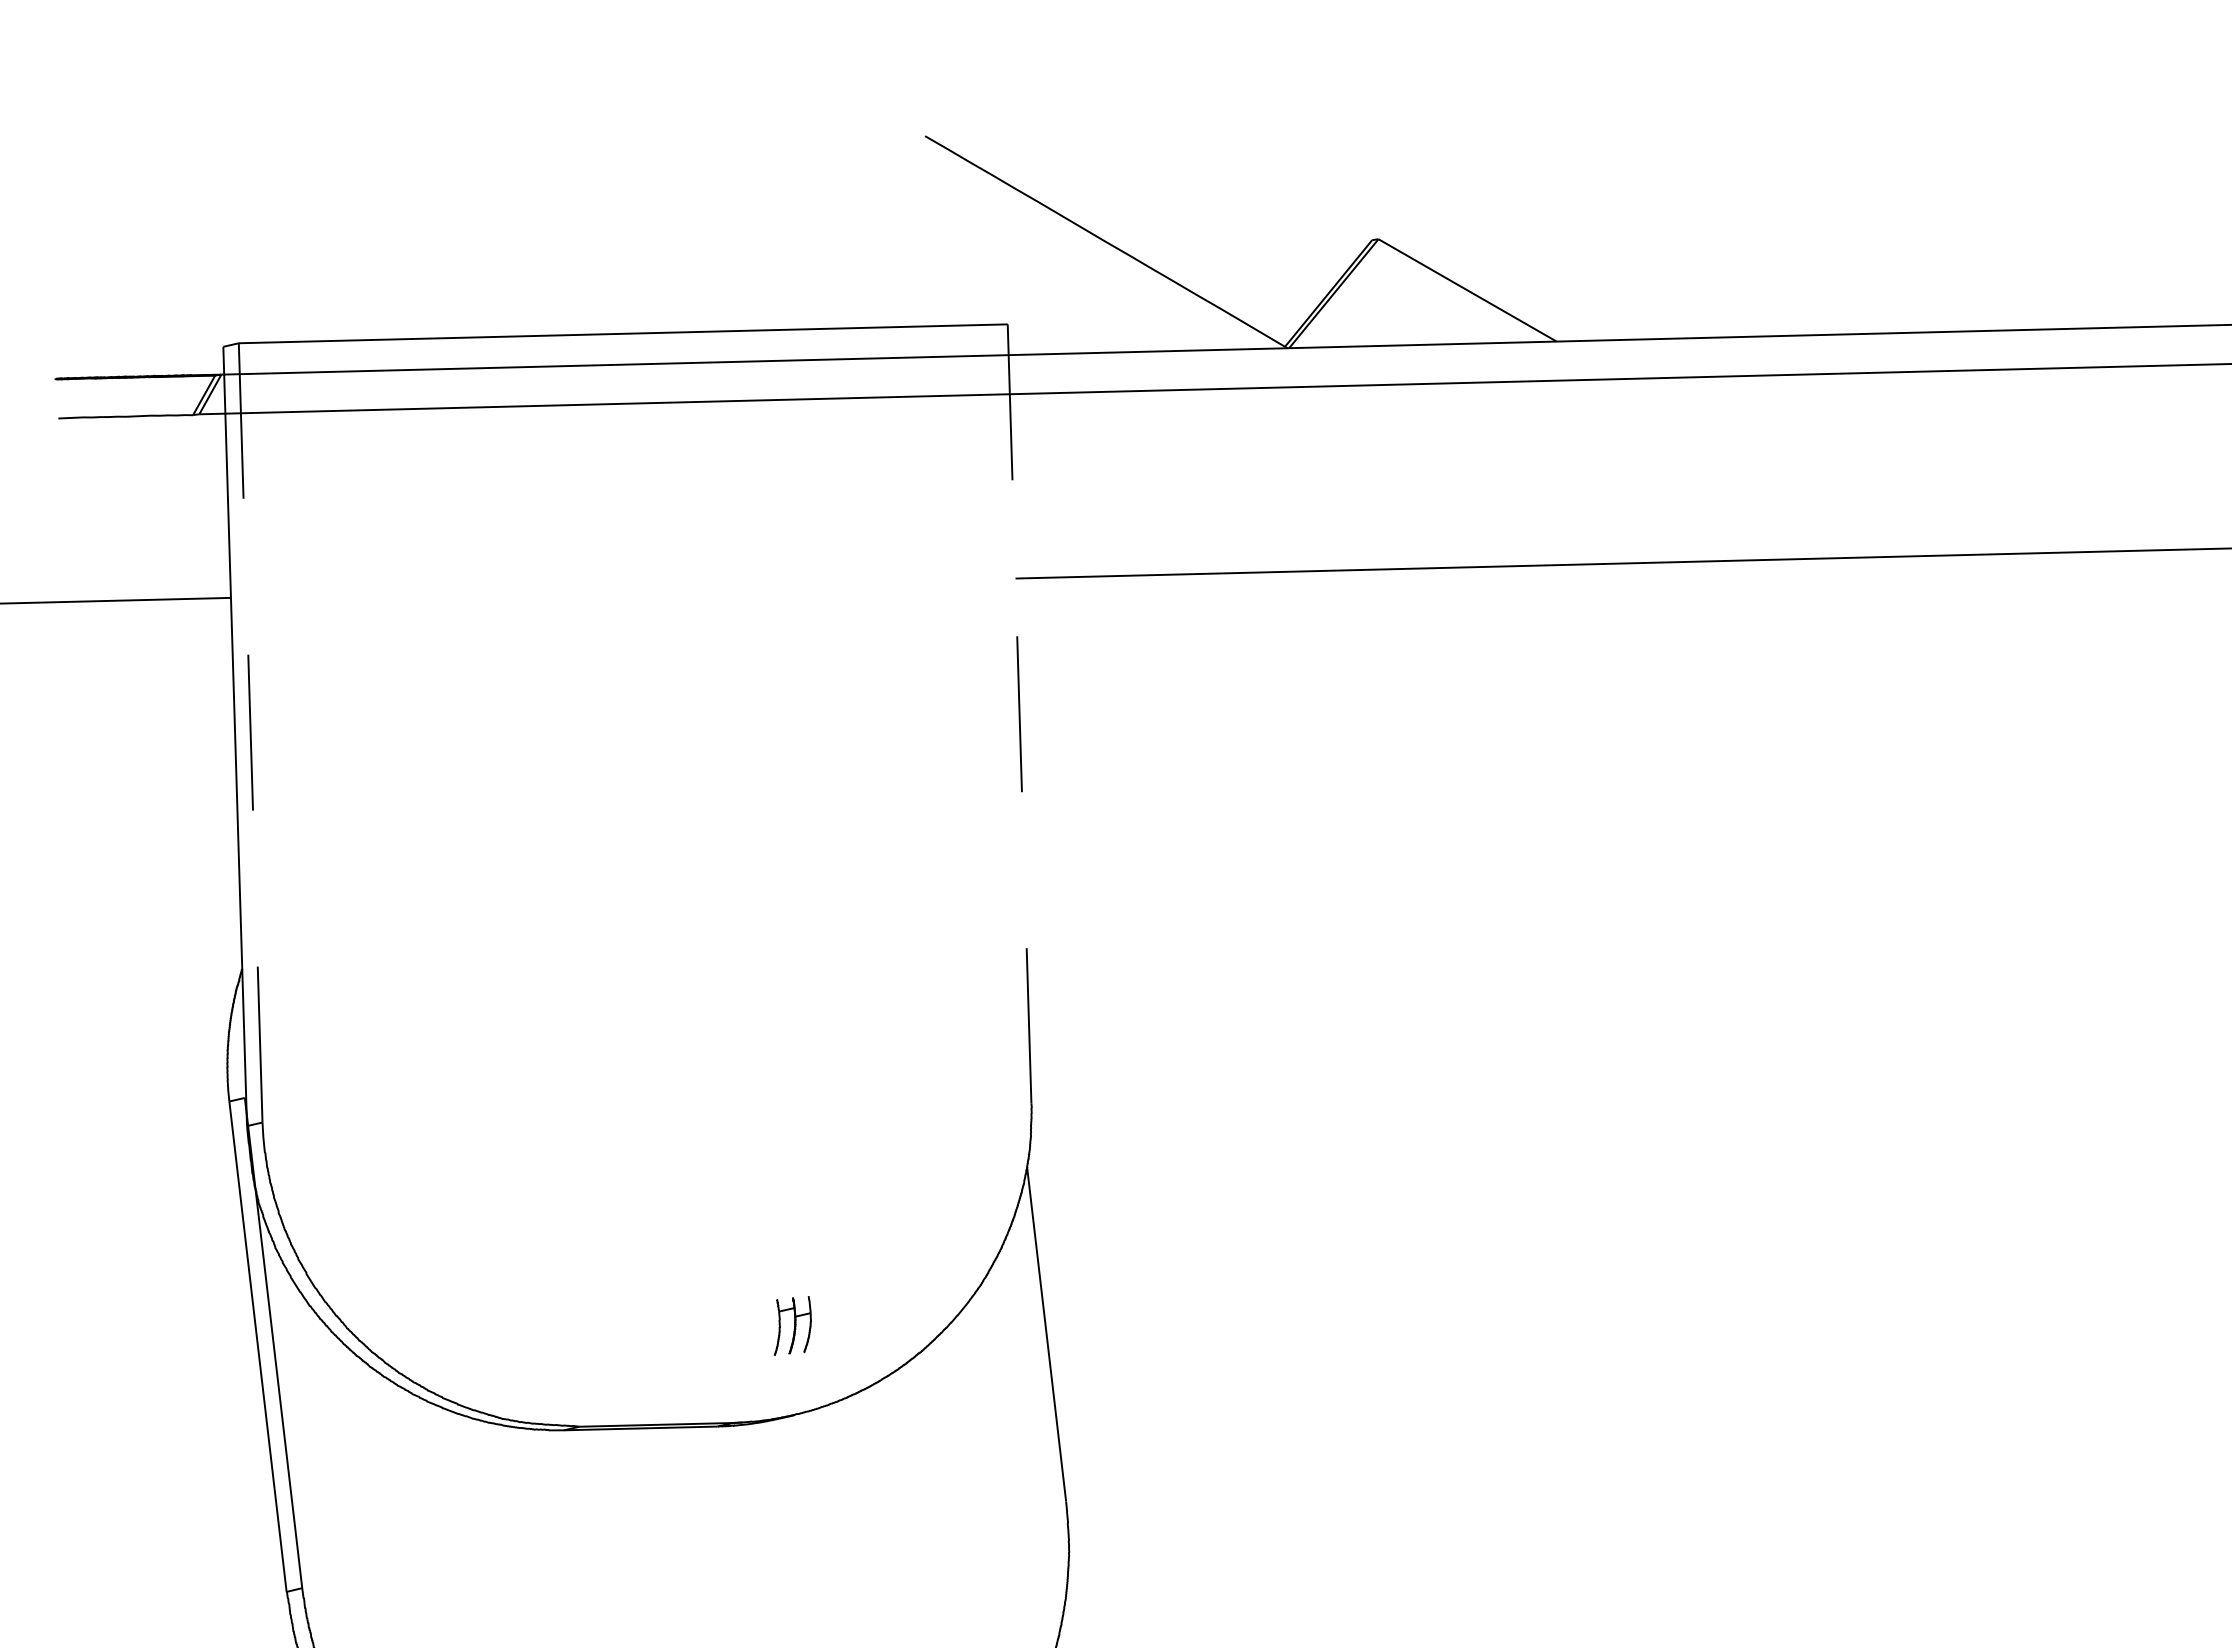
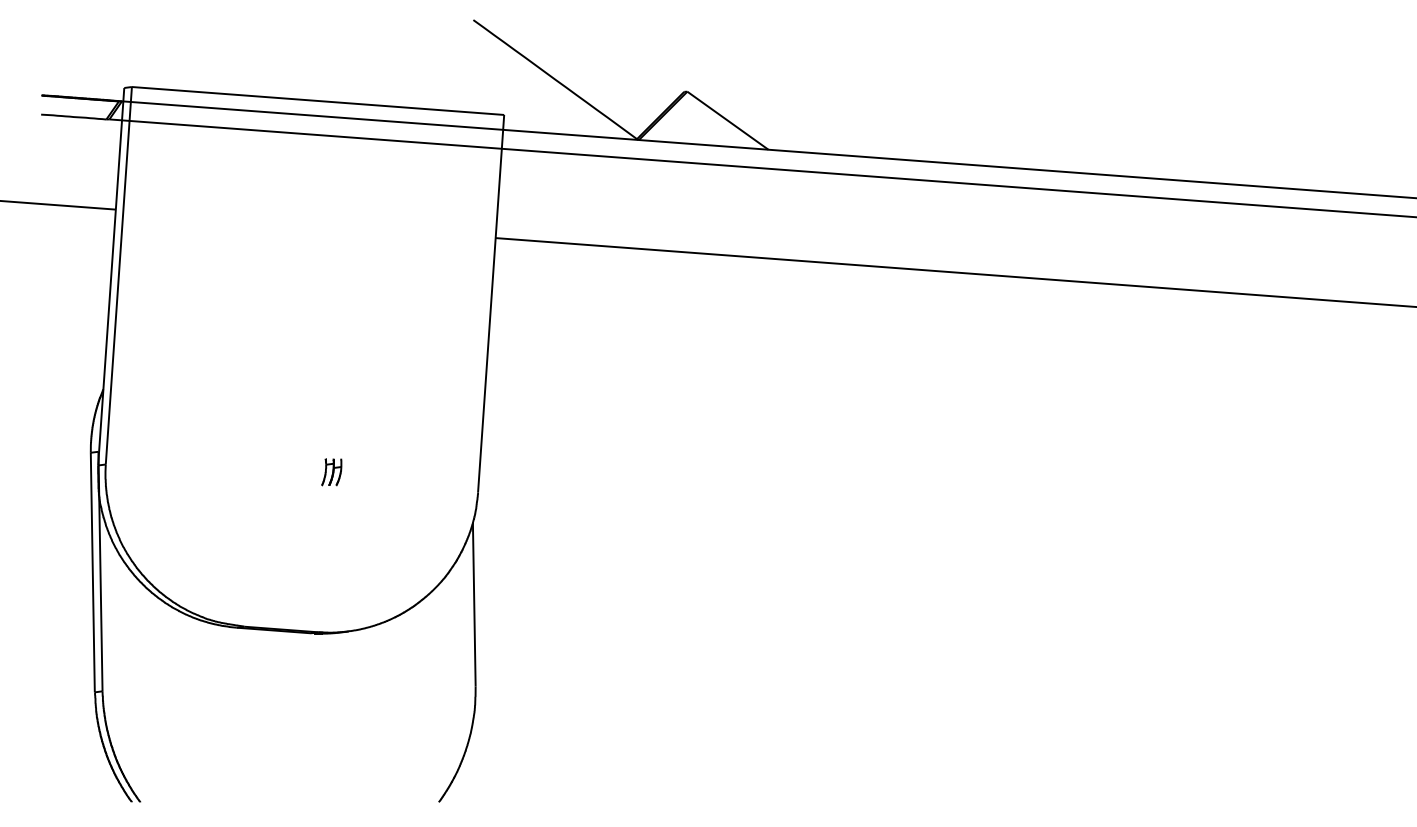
line: (1020, 715) -> (491, 304), dashed -> solid
line: (249, 732) -> (118, 275), dashed -> solid
part: (791, 1326) -> (331, 472), moved

